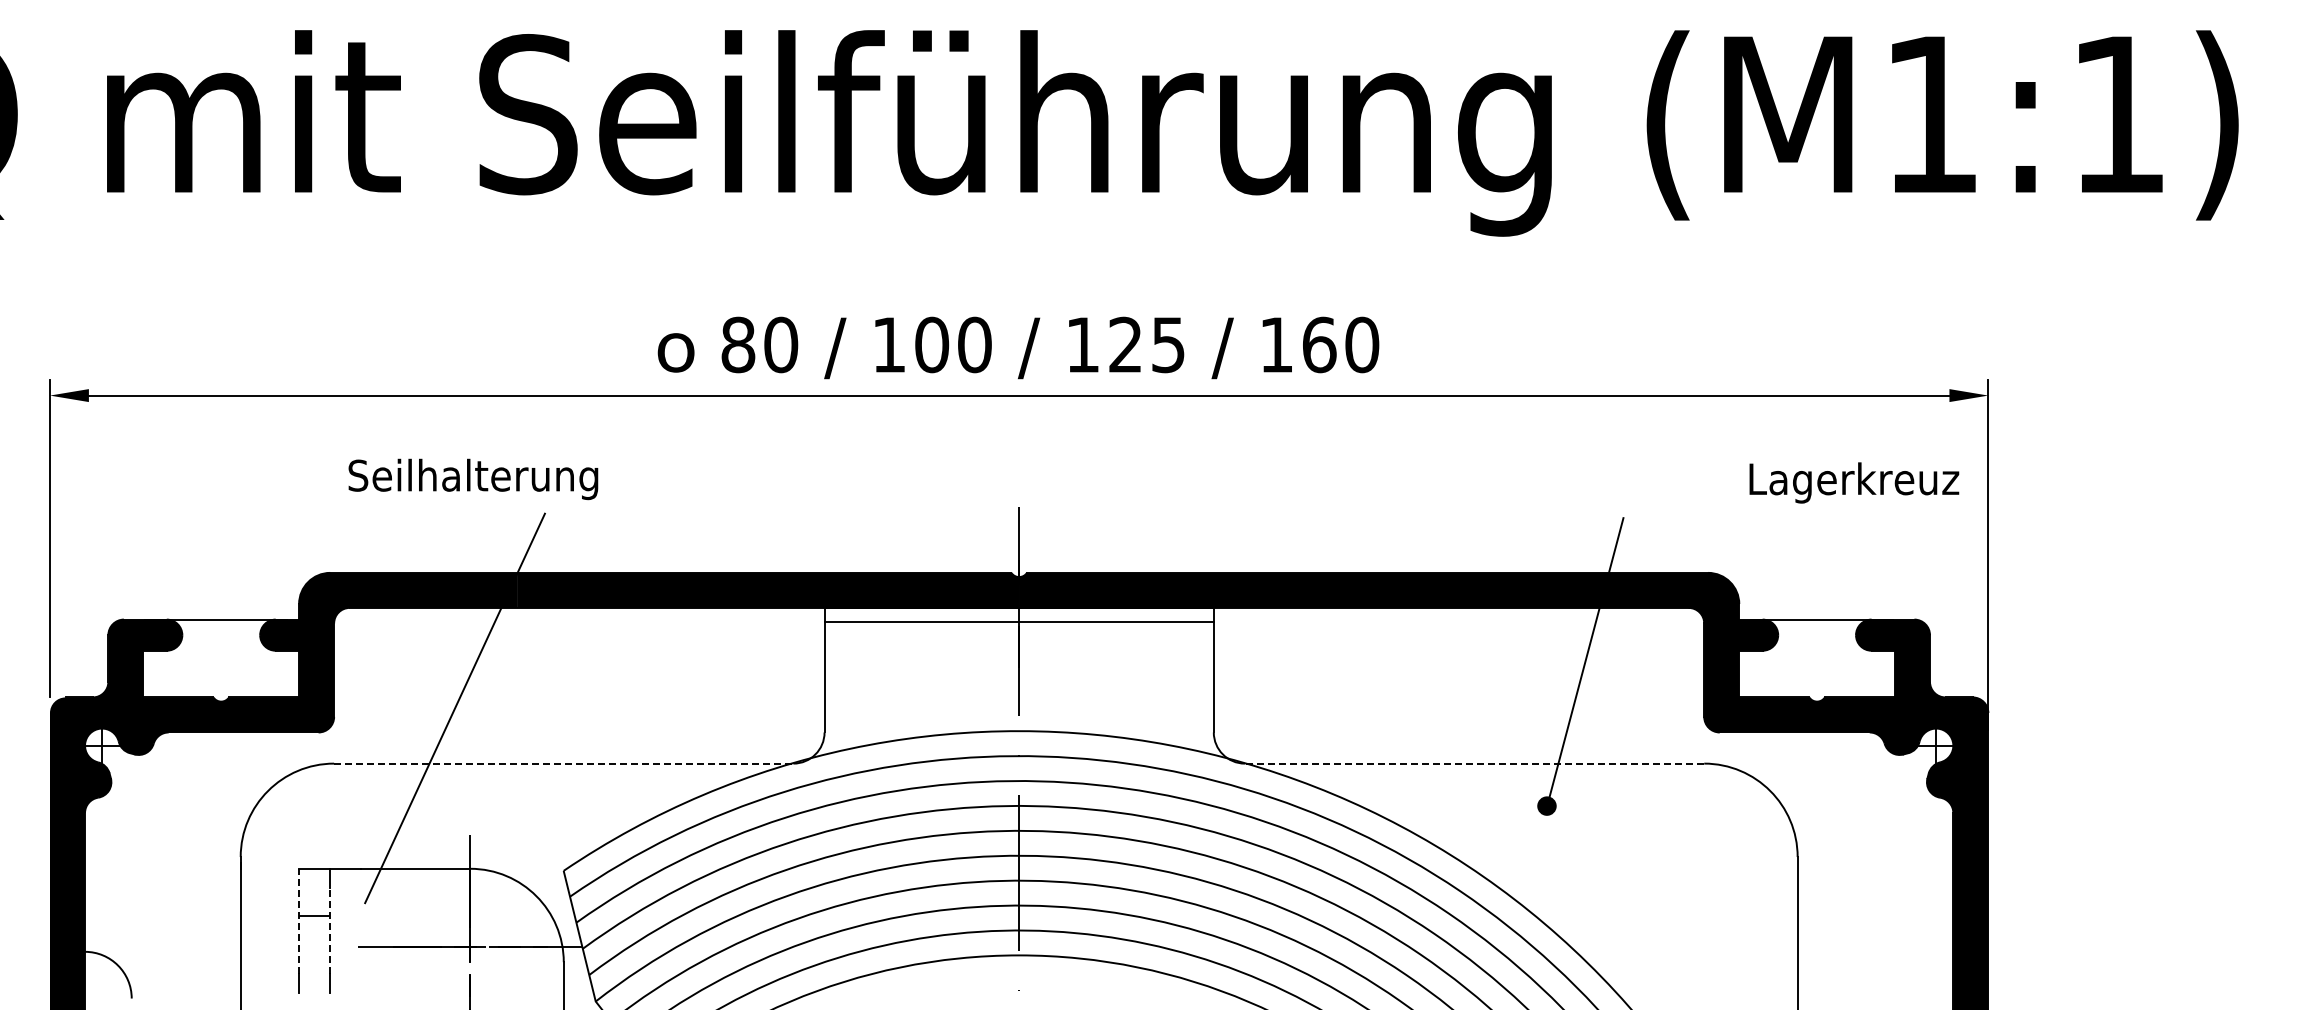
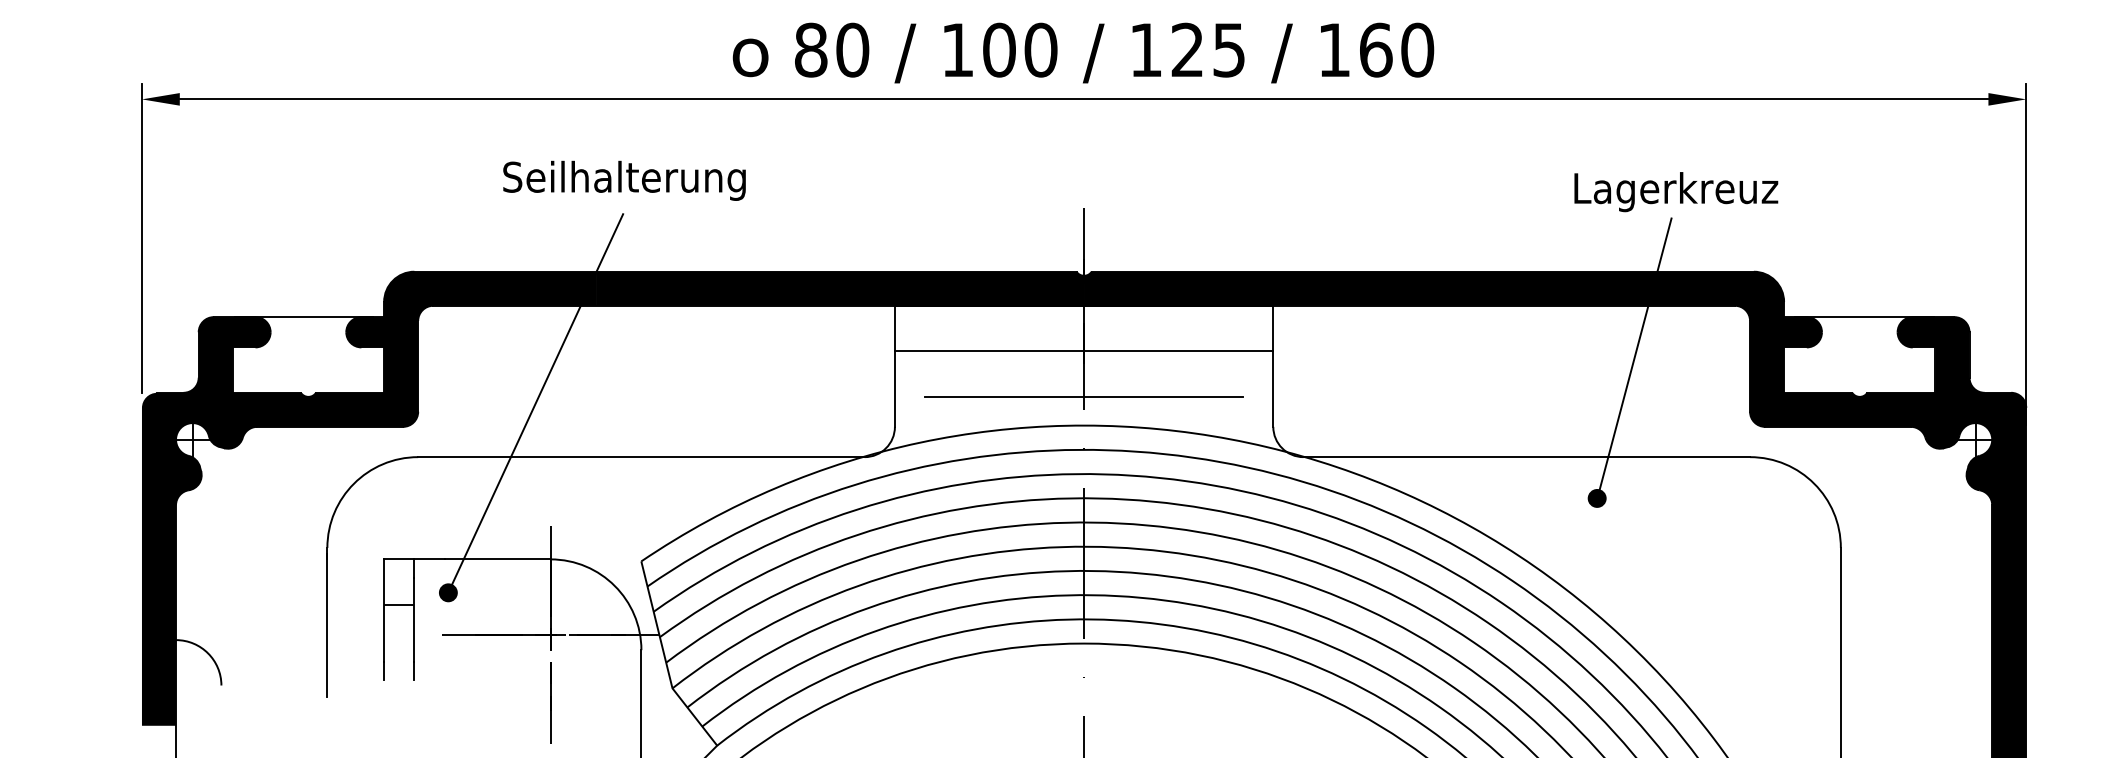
text: (473, 479) -> (624, 180), moved
text: (1854, 482) -> (1676, 191), moved
line: (1018, 621) -> (1083, 351), moved
line: (1018, 701) -> (1083, 396), added
line: (563, 763) -> (641, 457), dashed -> solid
line: (1474, 763) -> (1526, 457), dashed -> solid
fill: (364, 902) -> (447, 592), added
line: (299, 921) -> (384, 610), dashed -> solid
line: (330, 931) -> (414, 620), dashed -> solid

